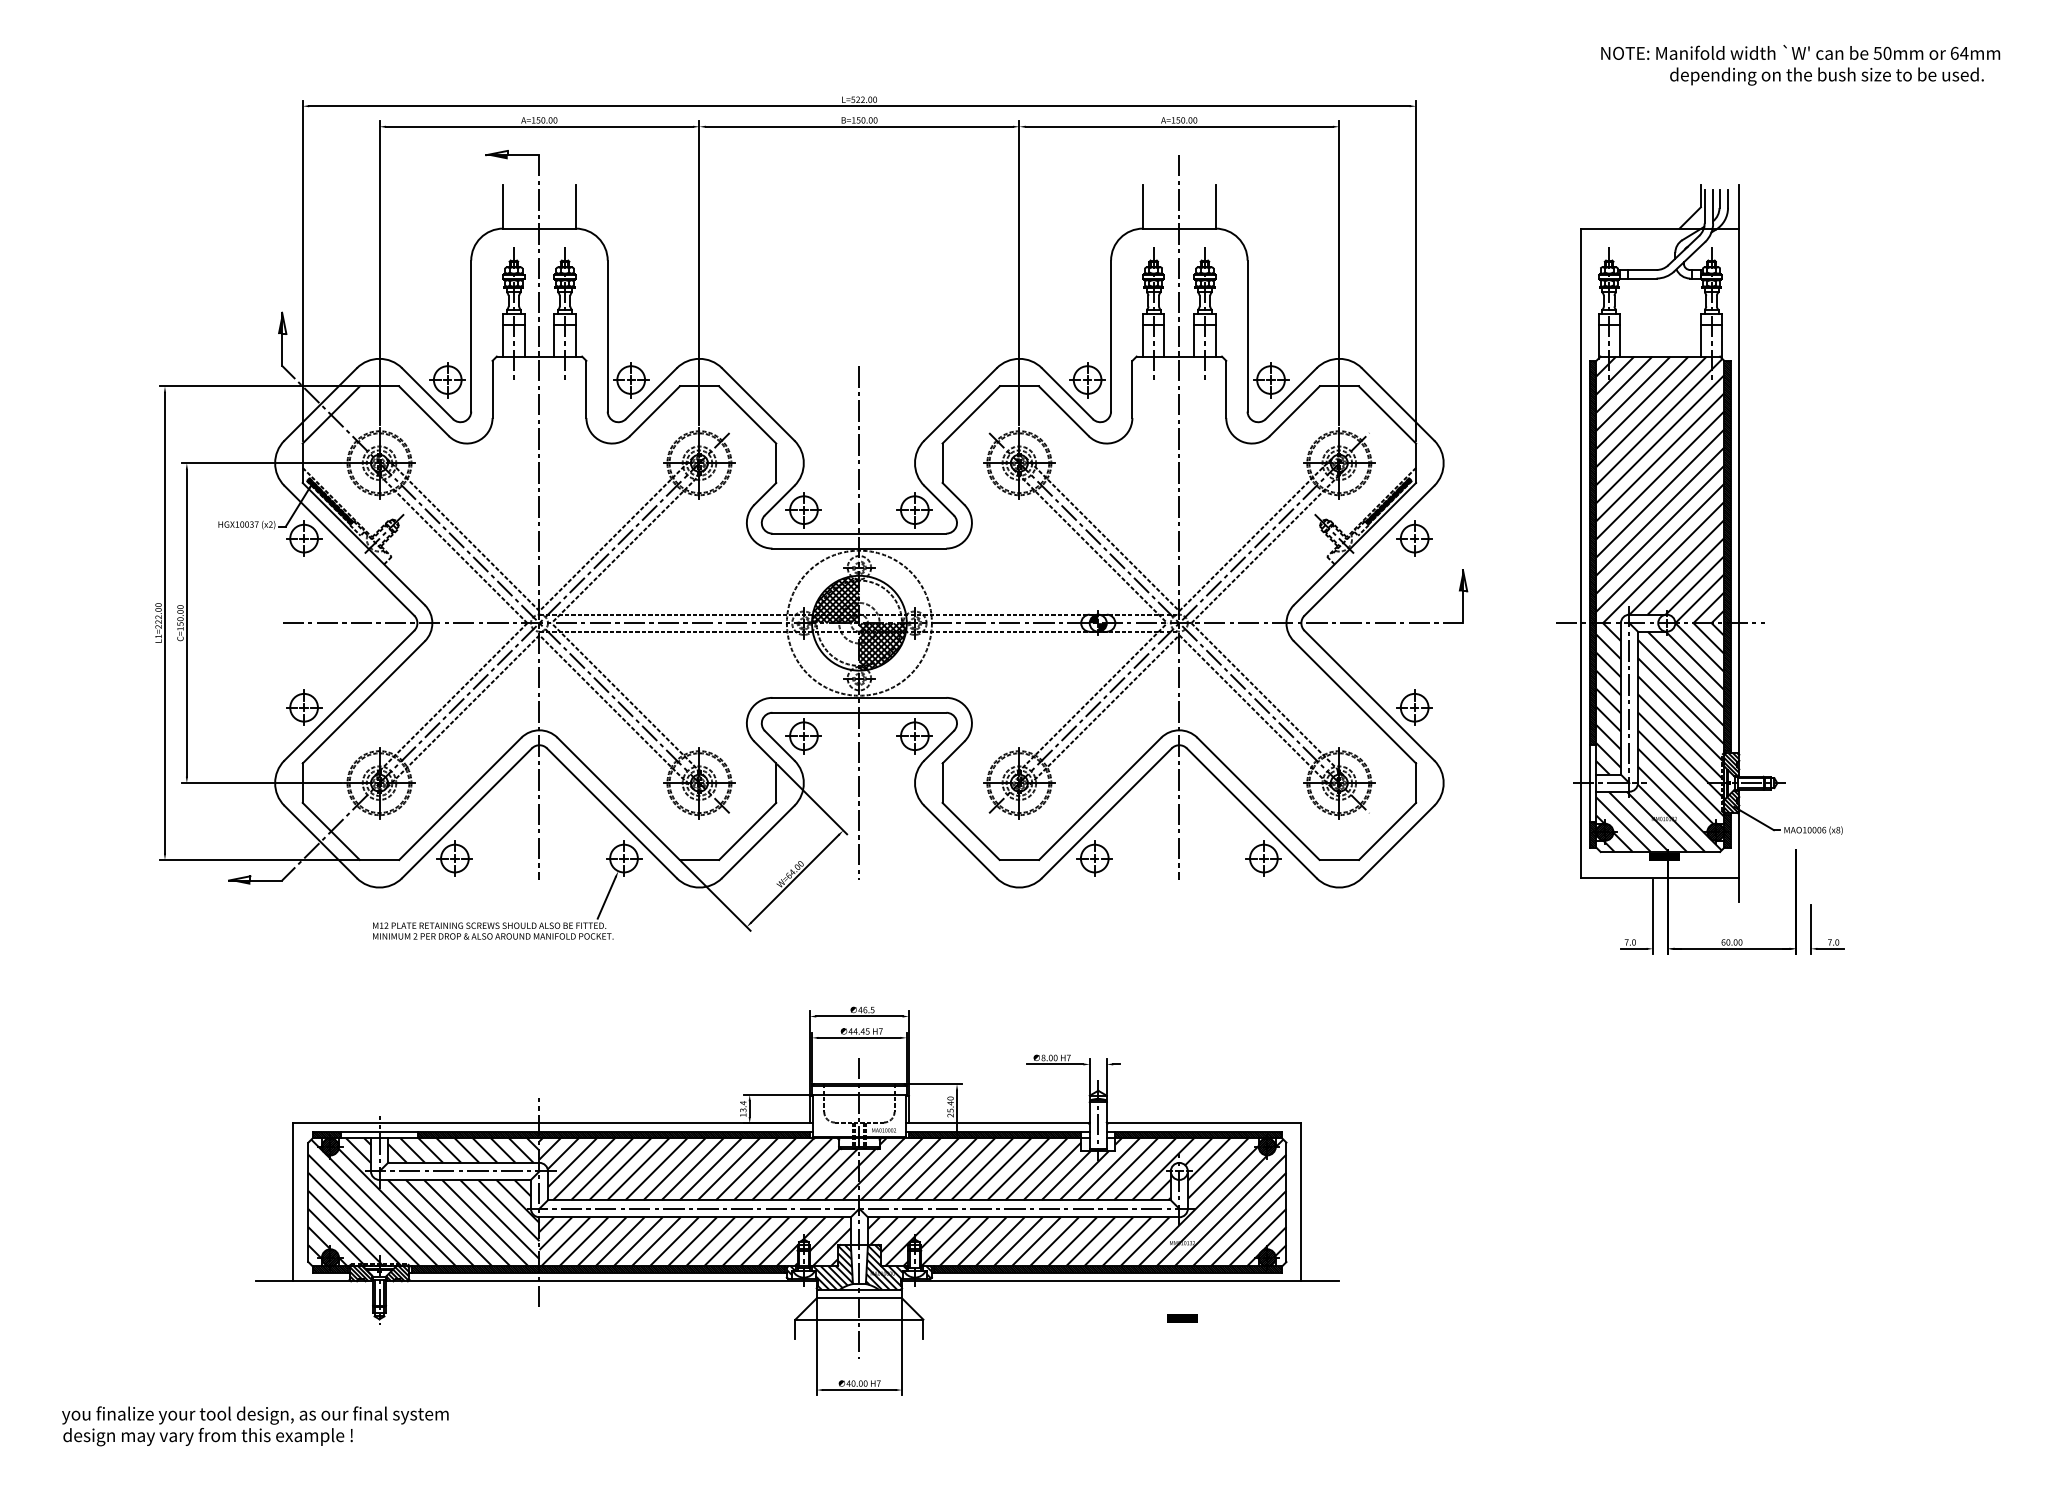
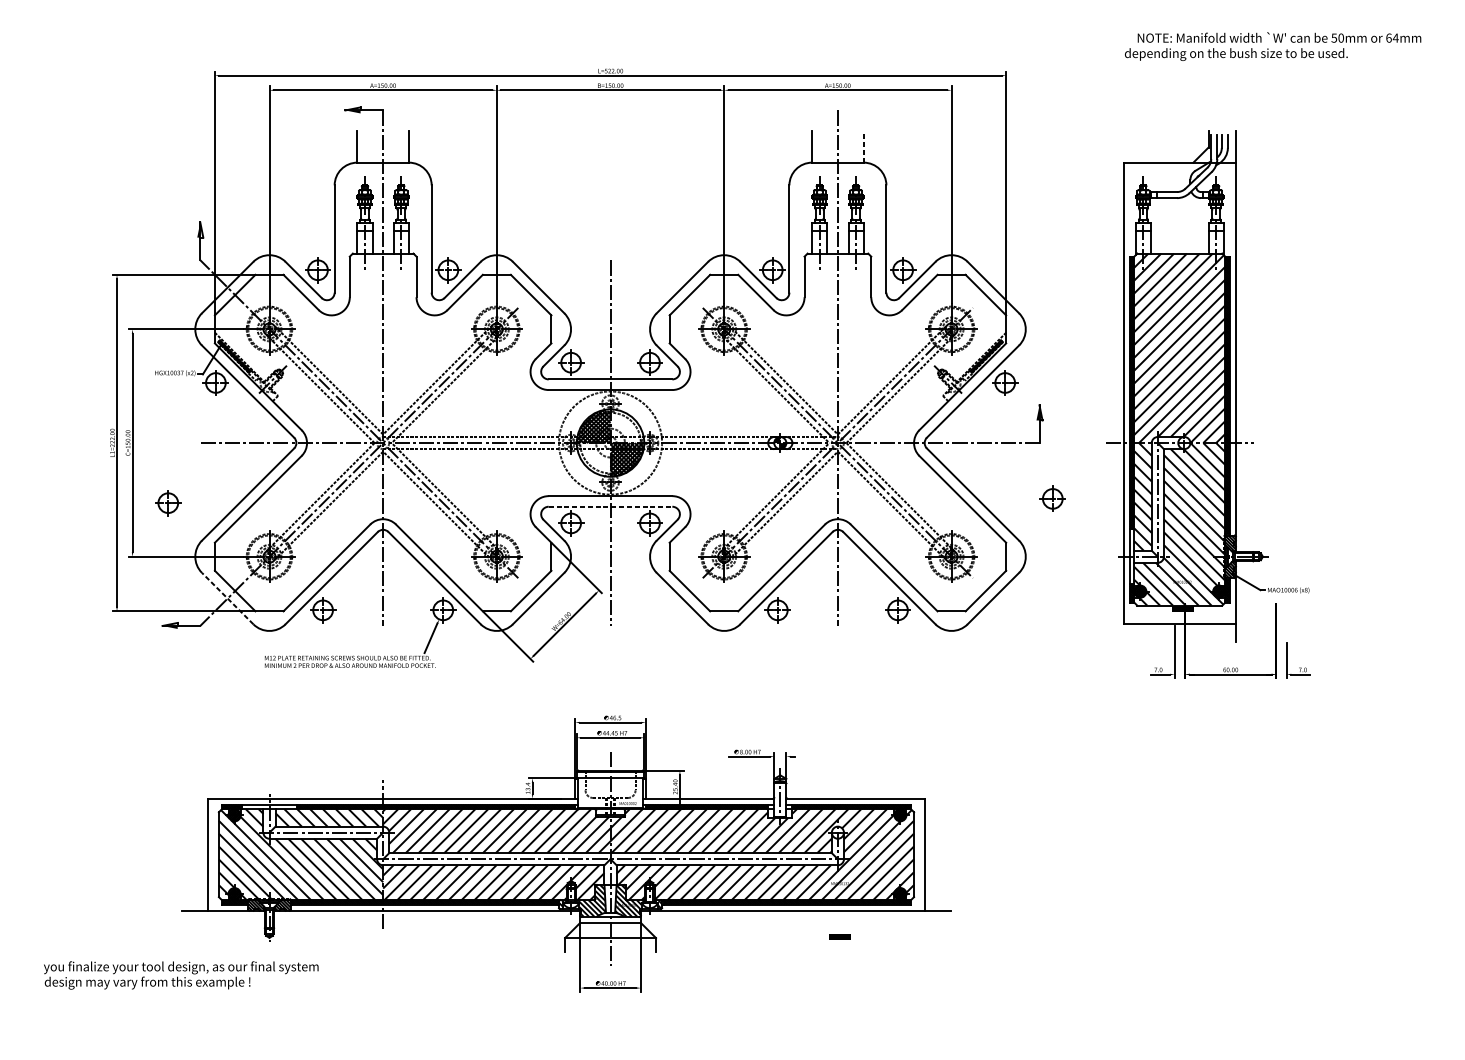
text: (1826, 76) -> (1236, 54), moved
line: (1215, 206) -> (863, 146), solid -> dashed
part: (304, 707) -> (168, 502), moved
part: (1414, 707) -> (1052, 498), moved
line: (859, 712) -> (610, 506), solid -> dashed
line: (320, 841) -> (227, 598), solid -> dashed
text: (255, 1426) -> (181, 975), moved

